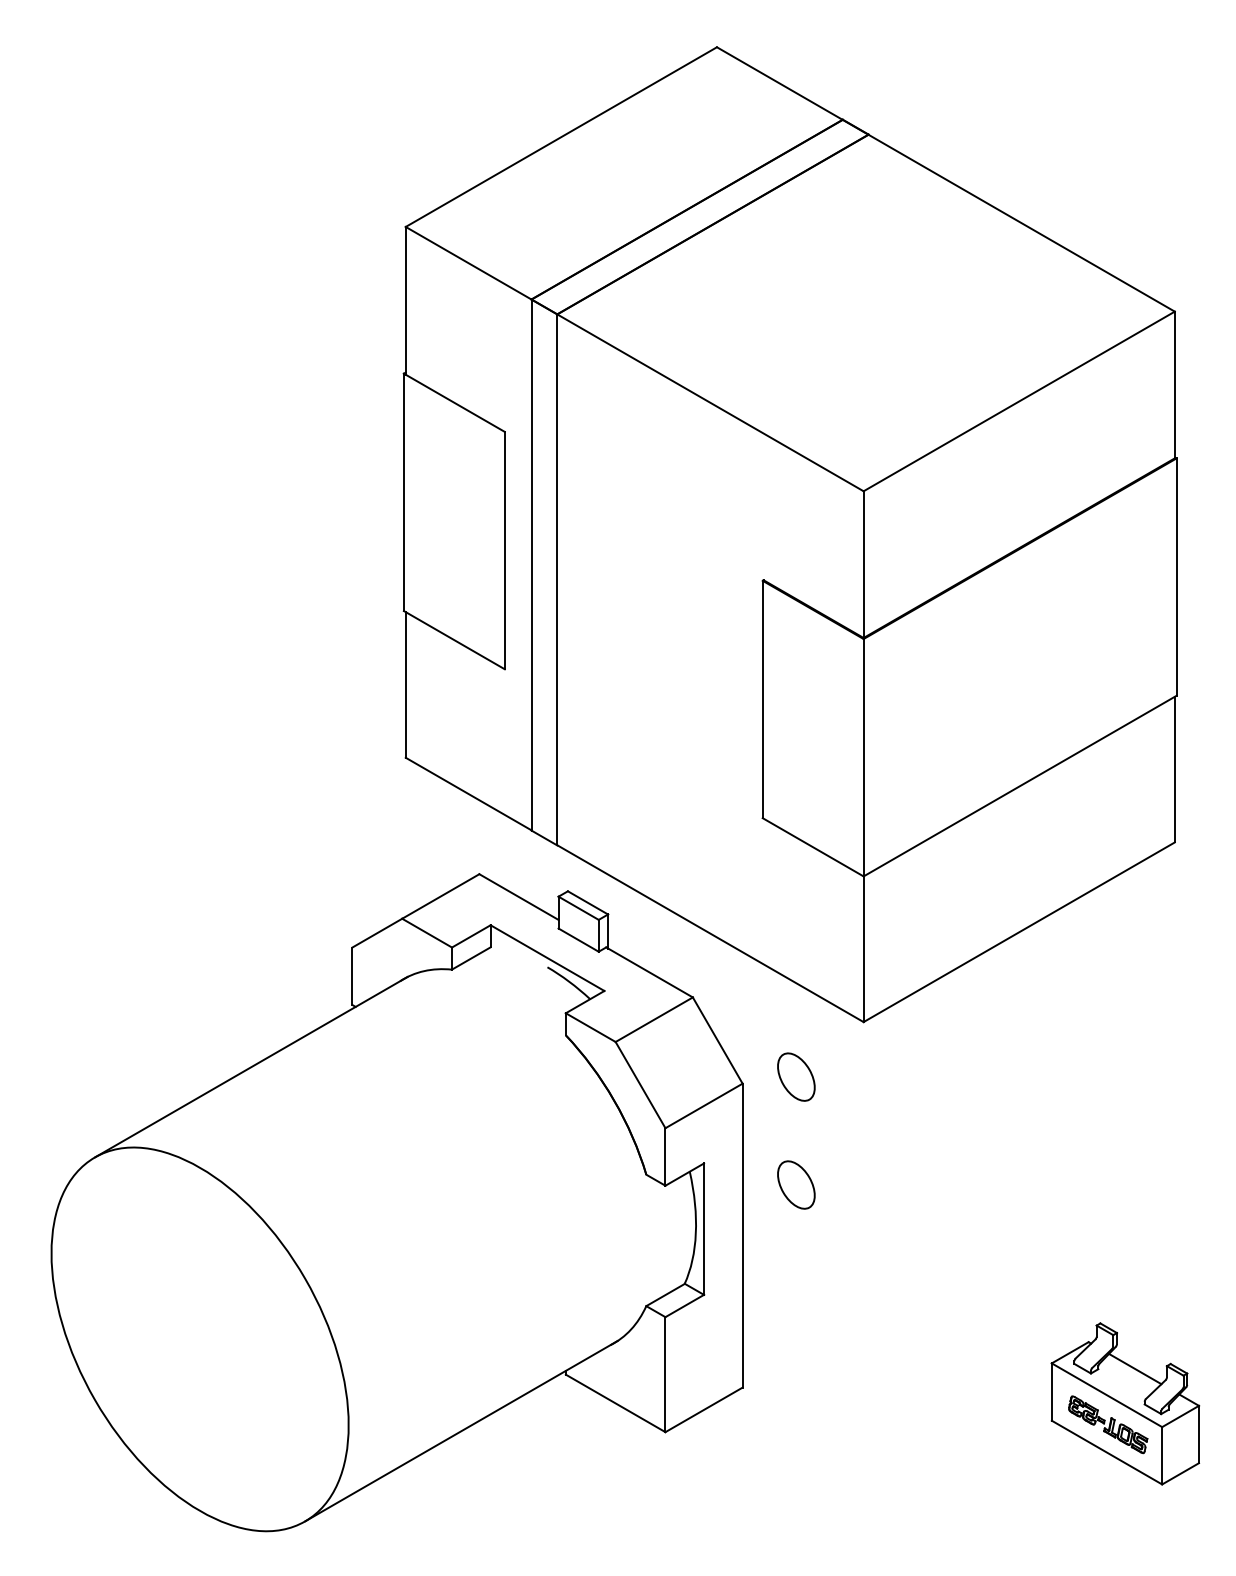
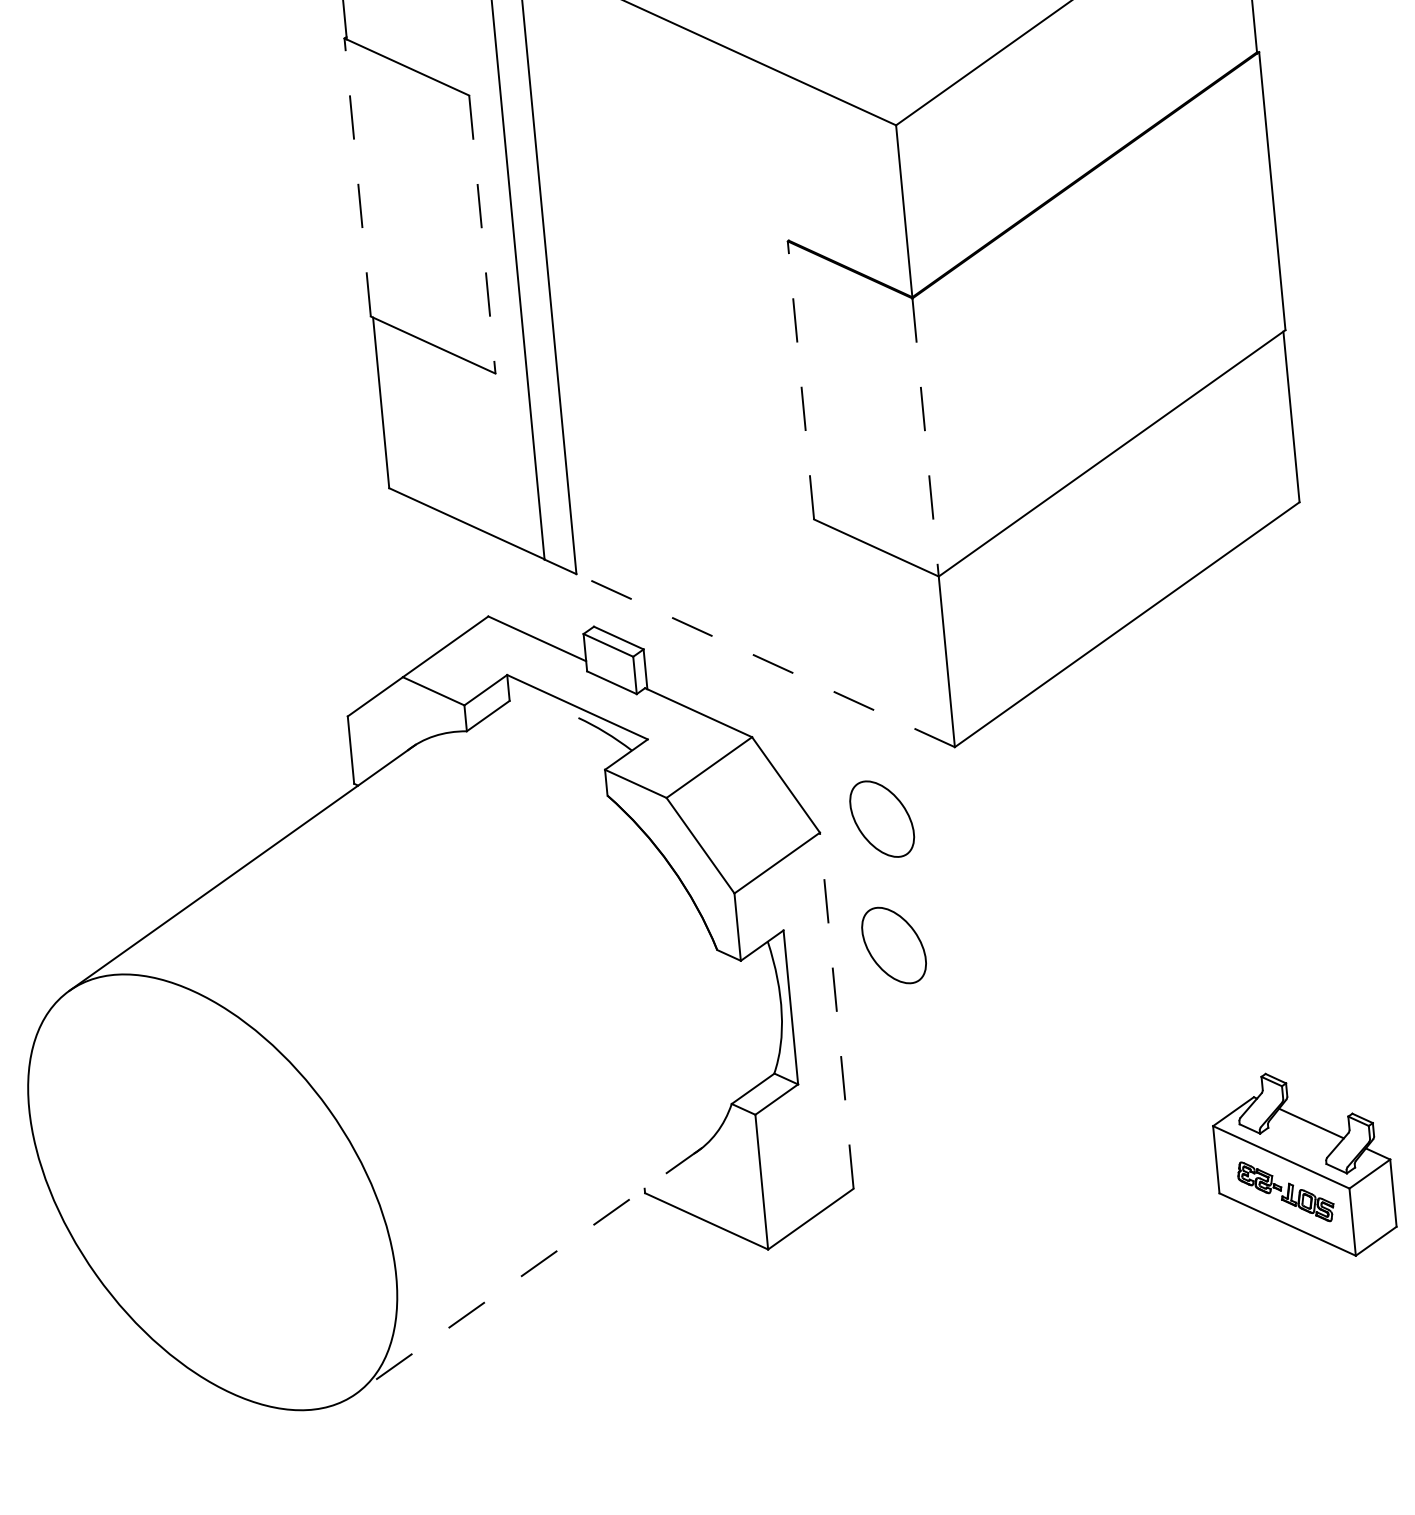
line: (403, 492) -> (357, 177), solid -> dashed
line: (504, 550) -> (481, 234), solid -> dashed
line: (762, 699) -> (800, 380), solid -> dashed
line: (863, 757) -> (925, 437), solid -> dashed
line: (710, 933) -> (765, 660), solid -> dashed
part: (796, 1076) -> (882, 818), size x1.4
part: (796, 1184) -> (894, 944), size x1.4
line: (742, 1235) -> (836, 1010), solid -> dashed
line: (461, 1431) -> (529, 1271), solid -> dashed

